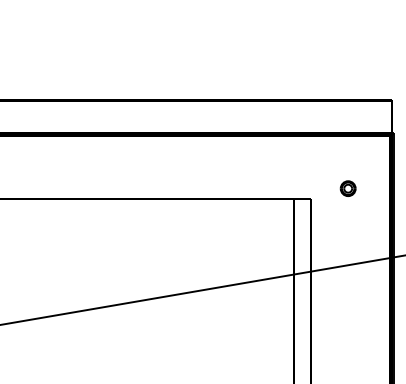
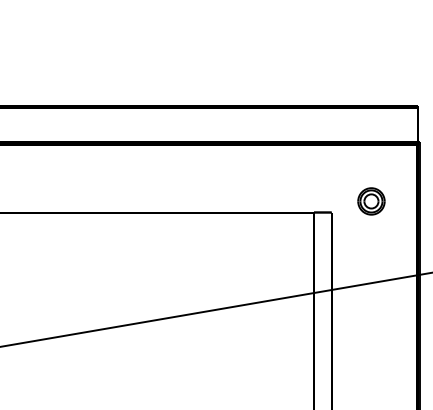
part: (348, 188) -> (371, 201), size x1.67

